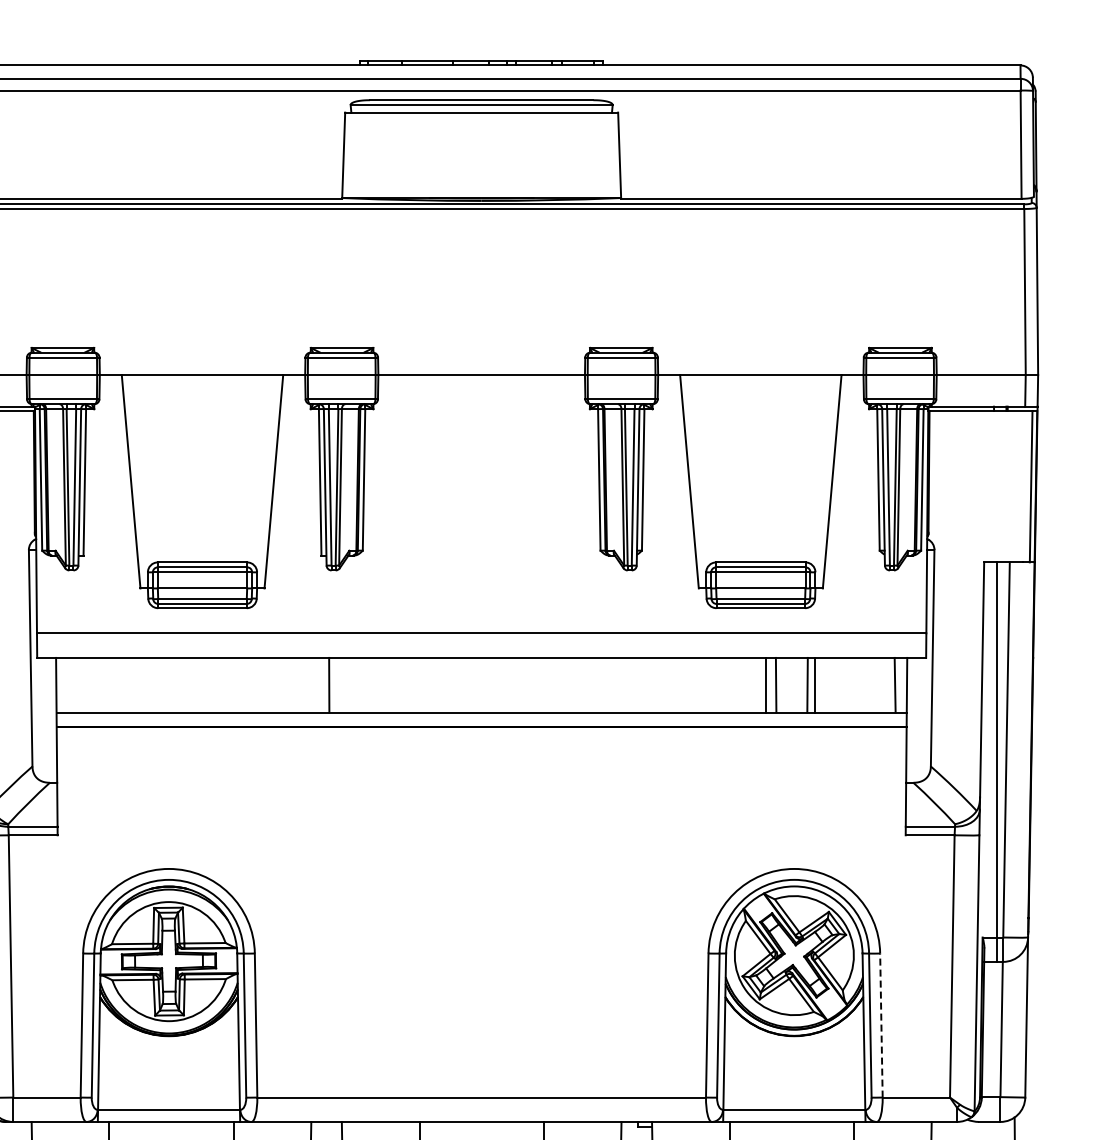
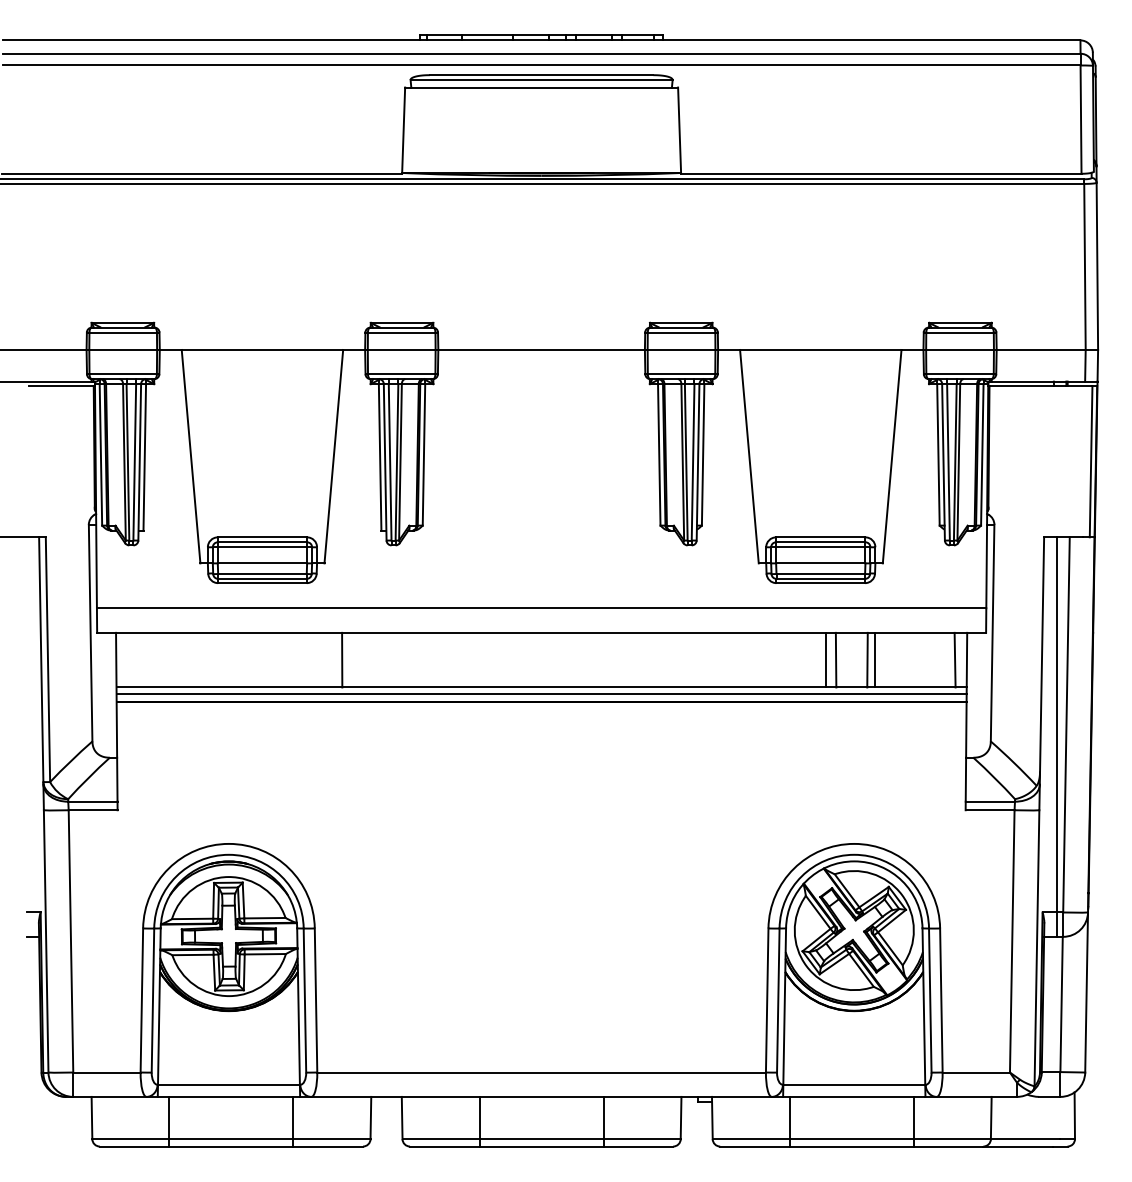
line: (329, 684) -> (342, 659), moved
line: (481, 718) -> (541, 693), added
line: (881, 1025) -> (941, 1000), dashed -> solid

